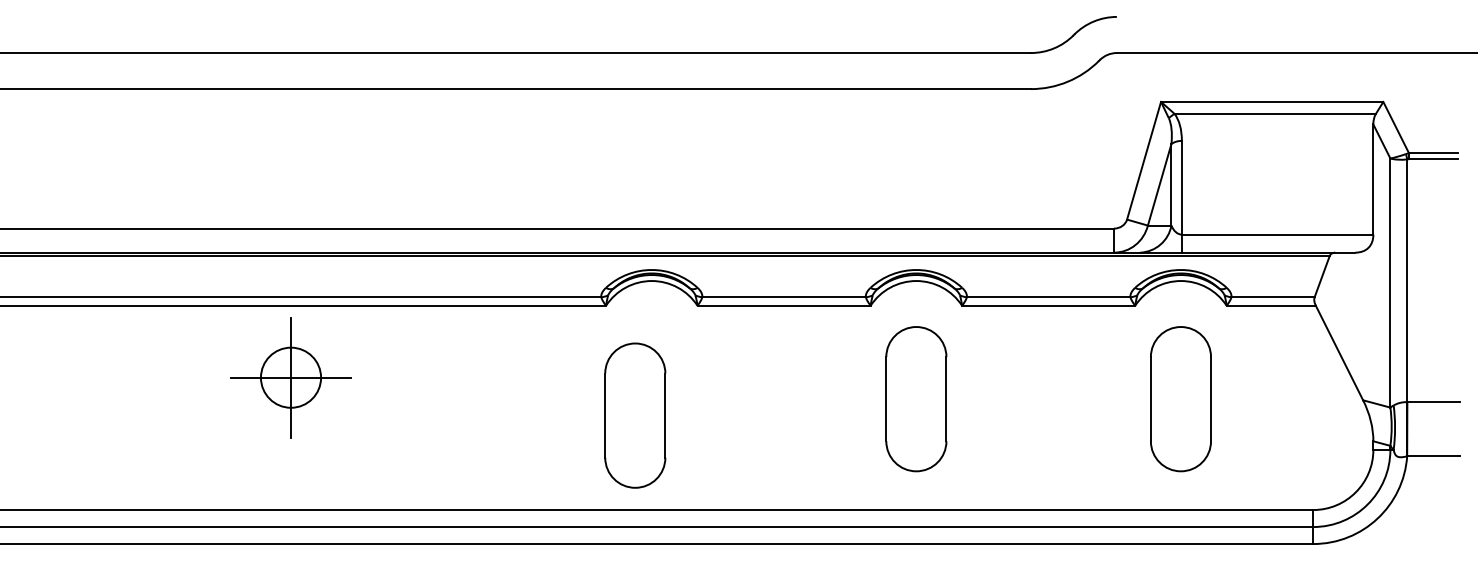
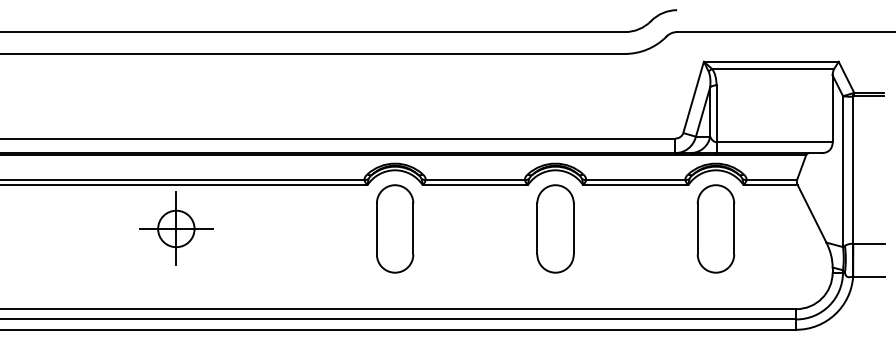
part: (916, 398) -> (555, 228), moved
part: (1180, 398) -> (715, 228), moved
part: (635, 414) -> (395, 228), moved

